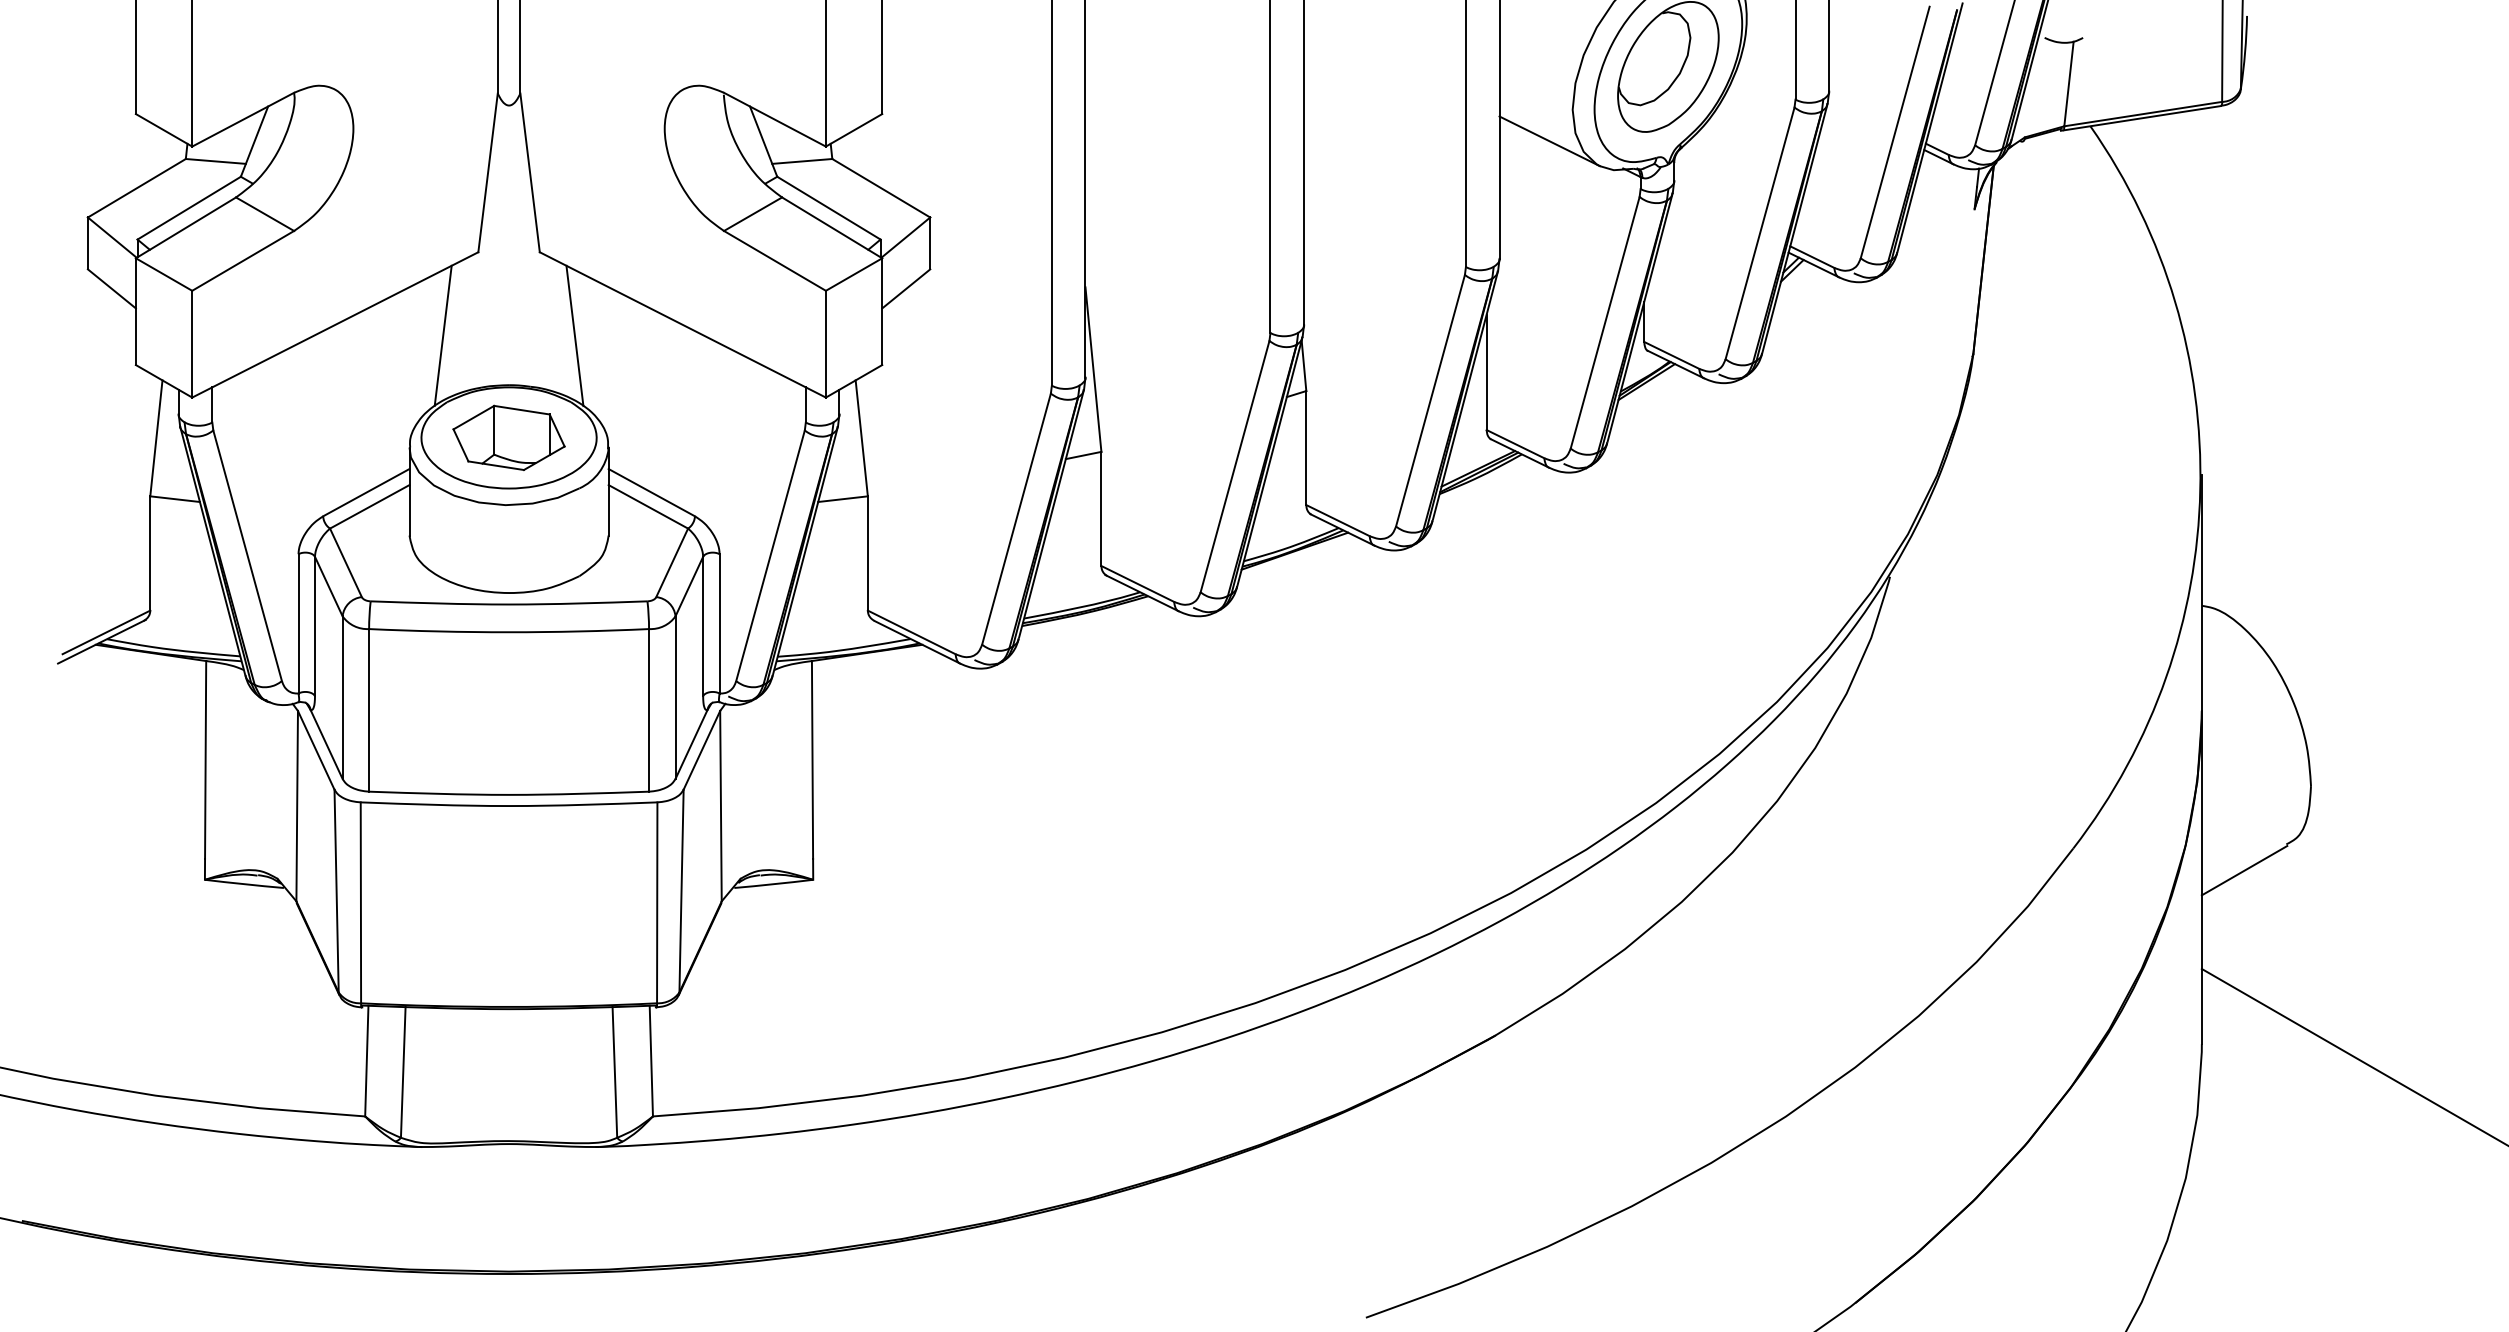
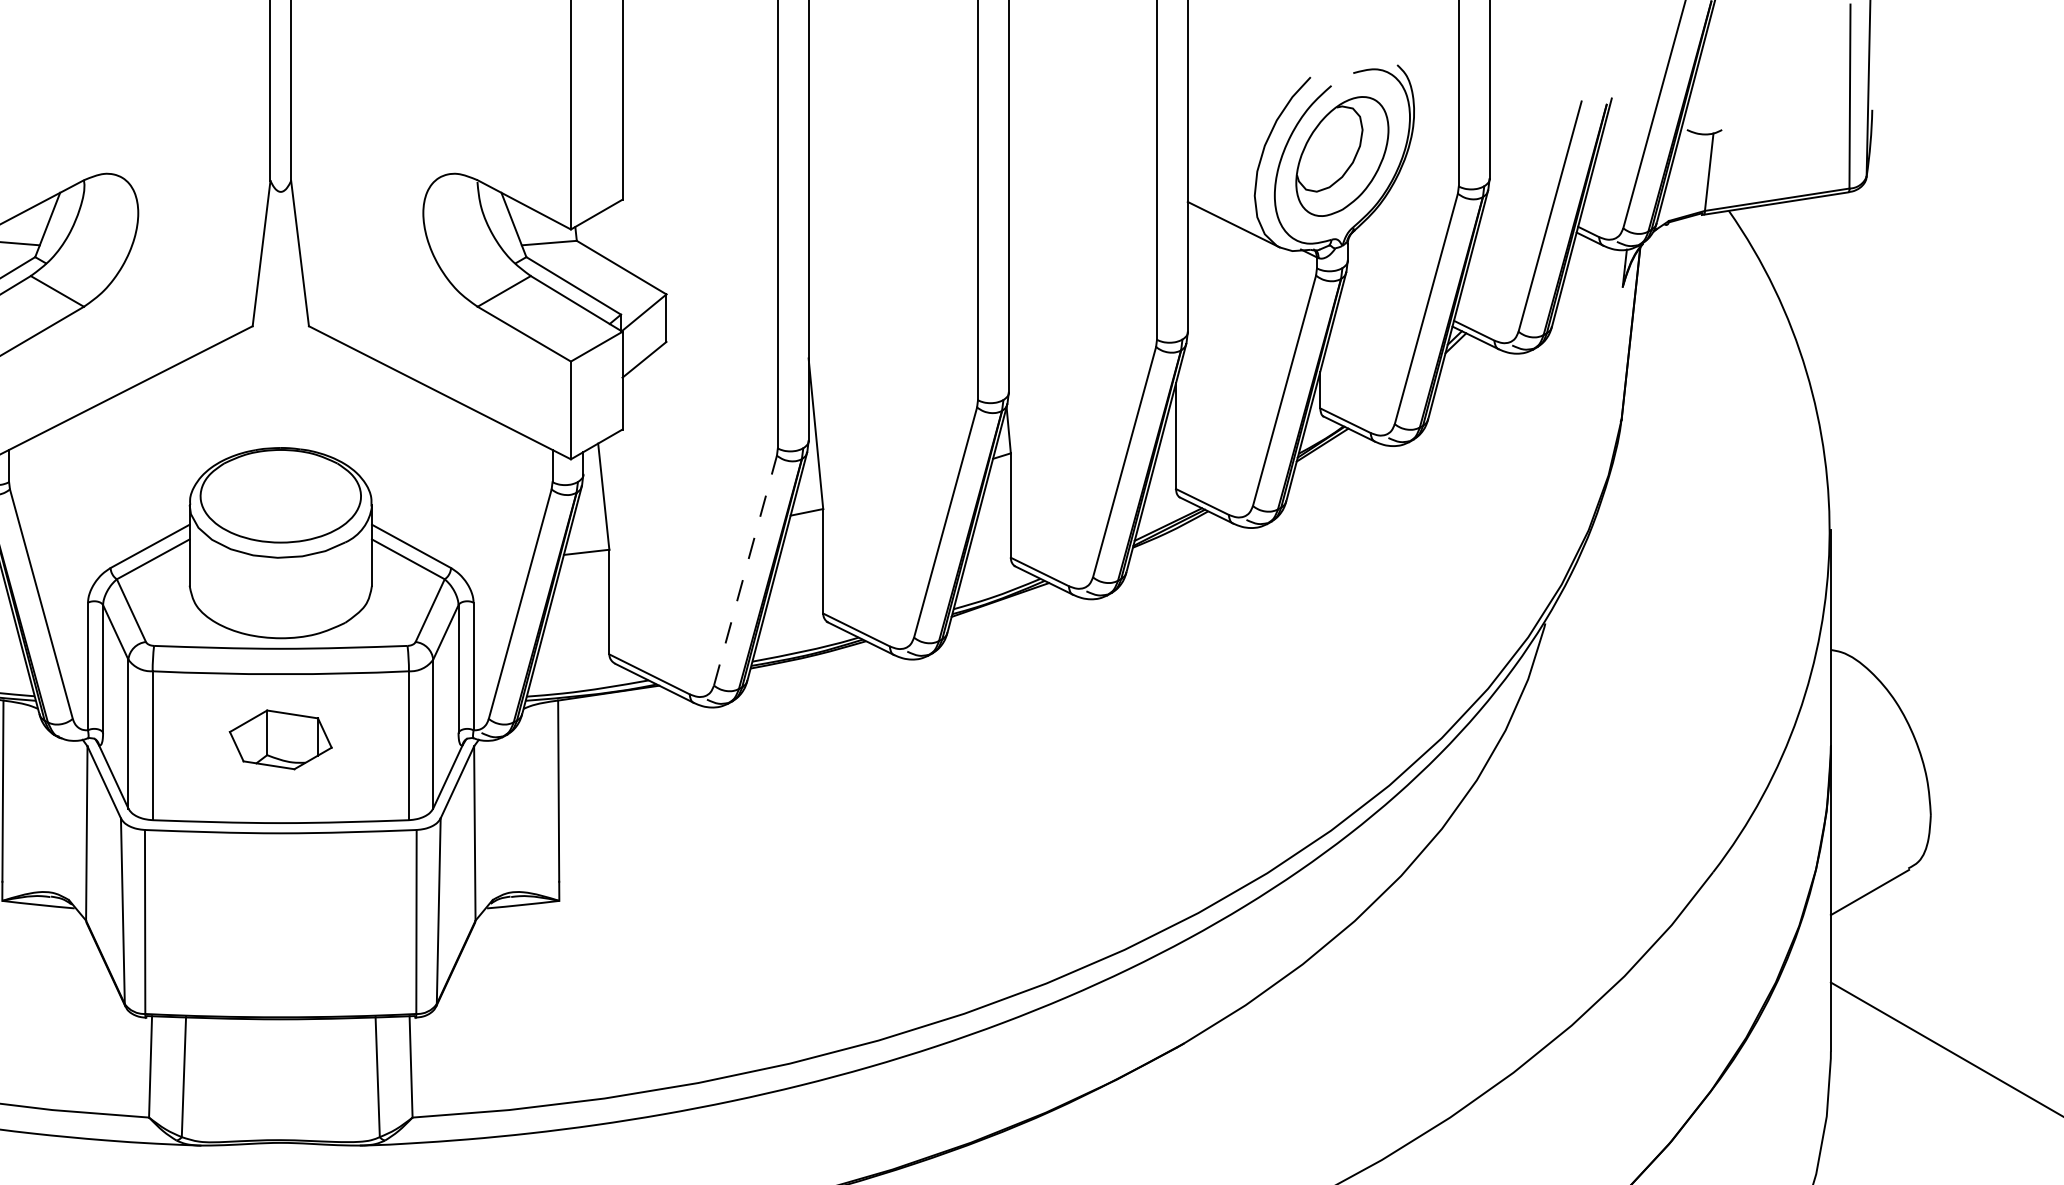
line: (442, 335) -> (219, 402), removed
line: (574, 335) -> (340, 402), removed
part: (508, 437) -> (280, 739), moved
line: (1016, 518) -> (745, 570), solid -> dashed

